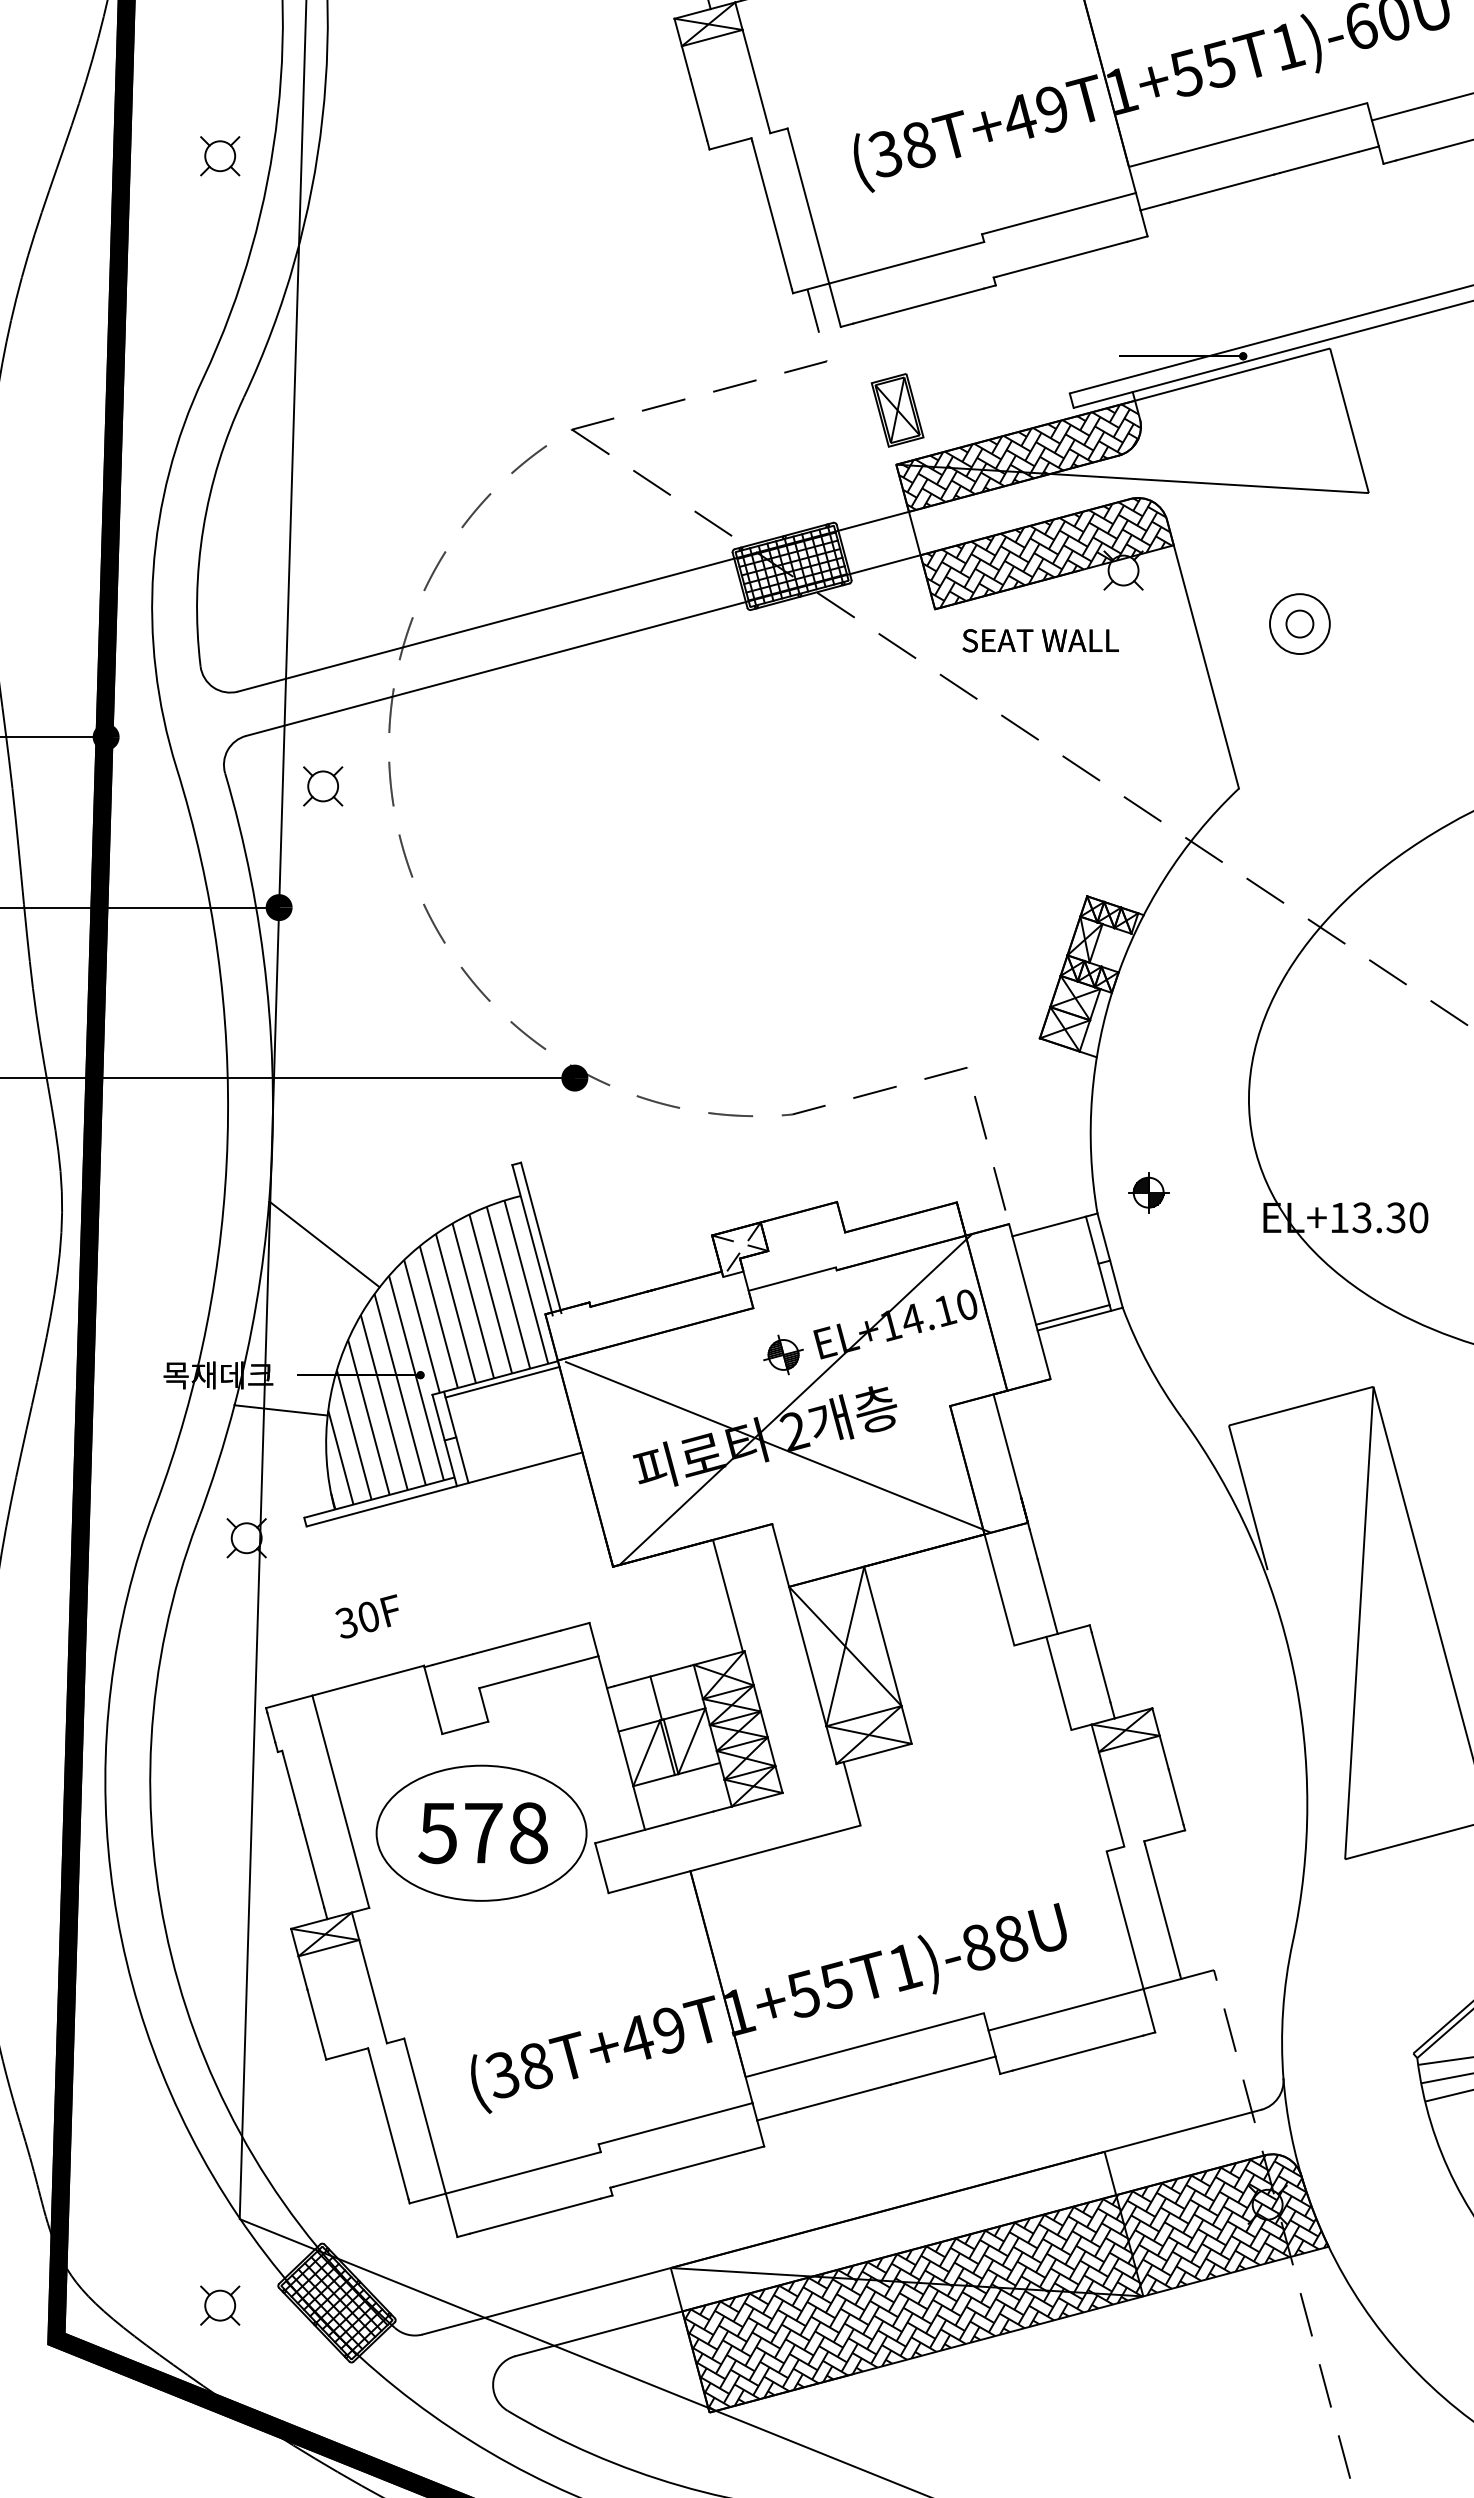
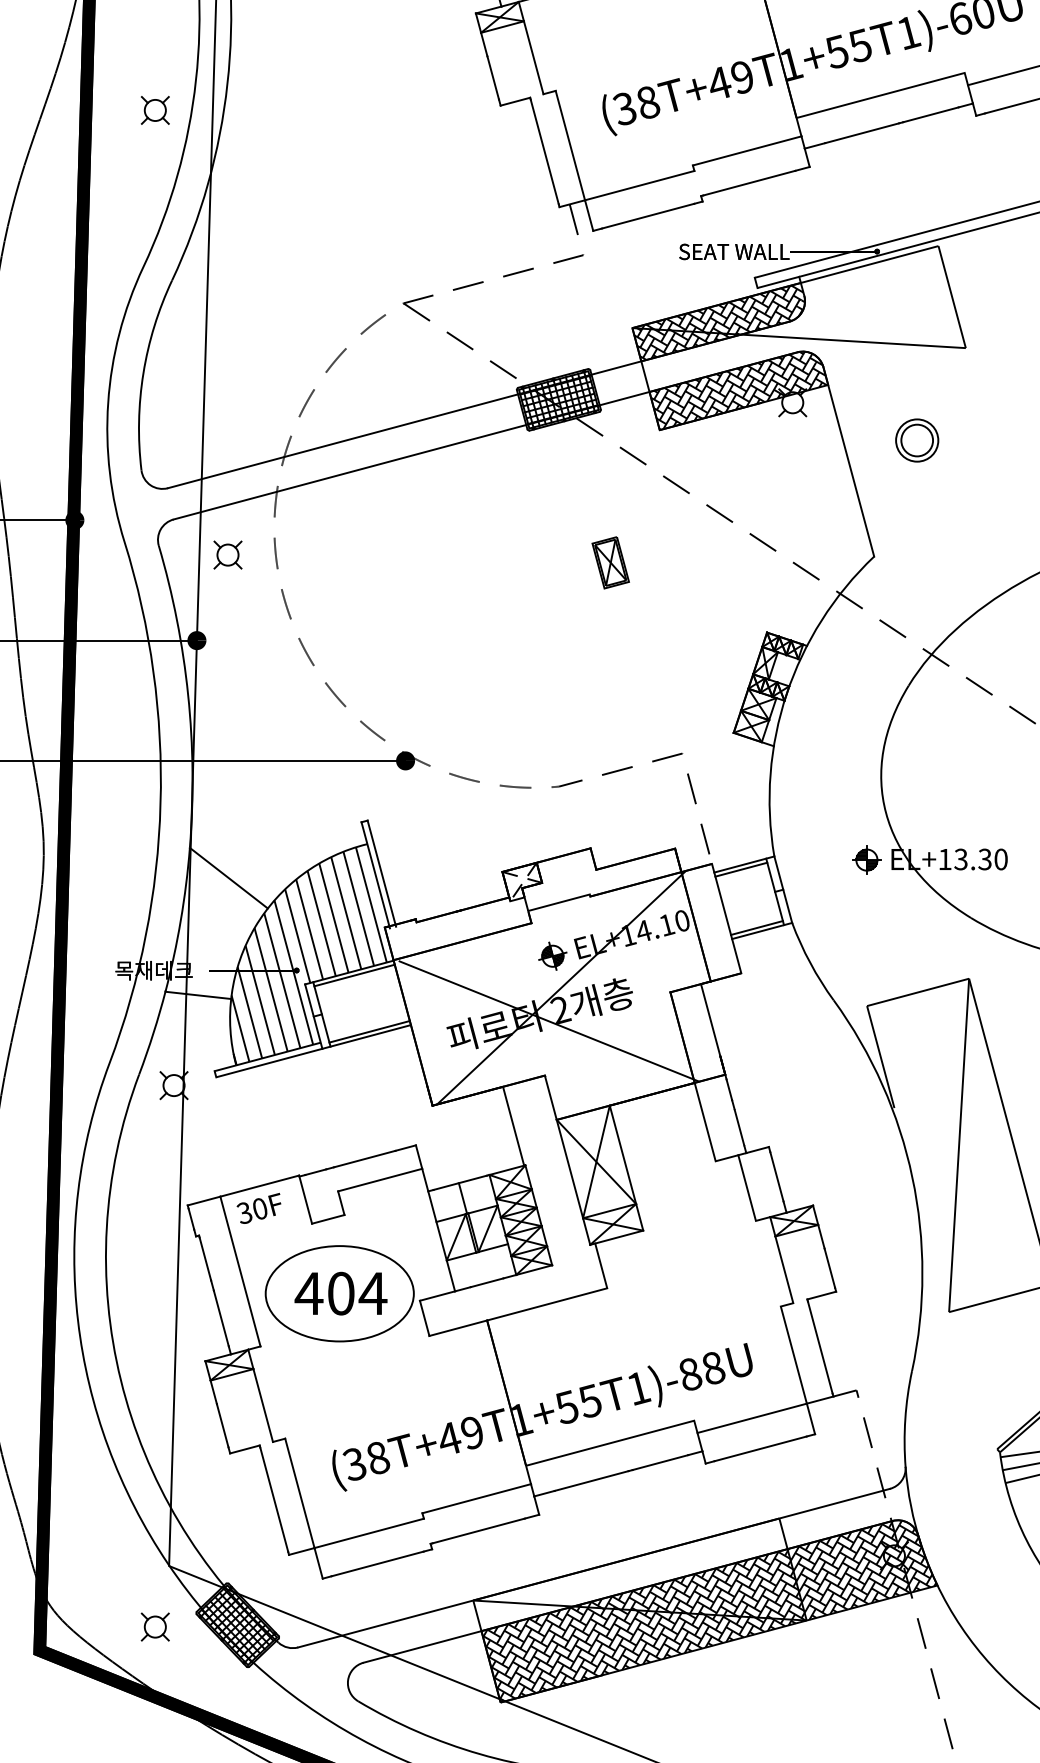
part: (897, 410) -> (610, 562), moved
circle: (1299, 623) -> (916, 440), size x1.67
text: (1040, 640) -> (734, 251), moved
part: (1148, 1192) -> (866, 859), moved
line: (1050, 1232) -> (741, 869), added
line: (523, 1461) -> (369, 1031), added
text: (366, 1616) -> (258, 1208), moved
text: (483, 1833) -> (341, 1293), 578 -> 404

